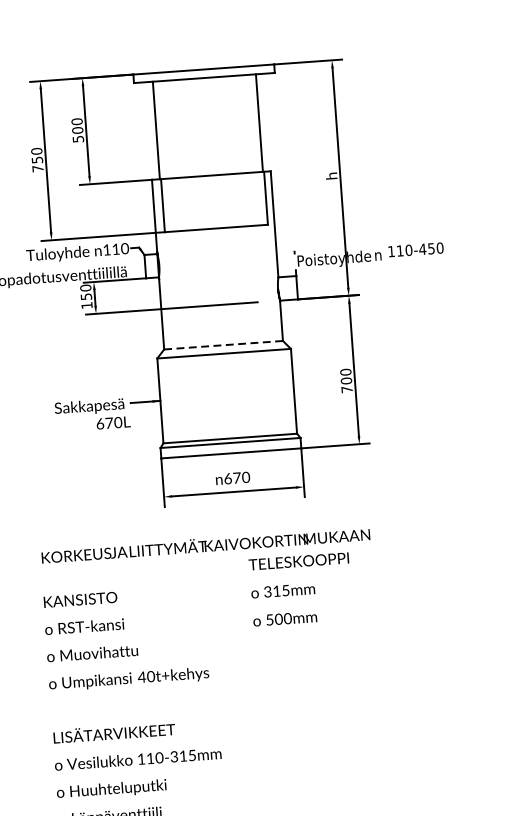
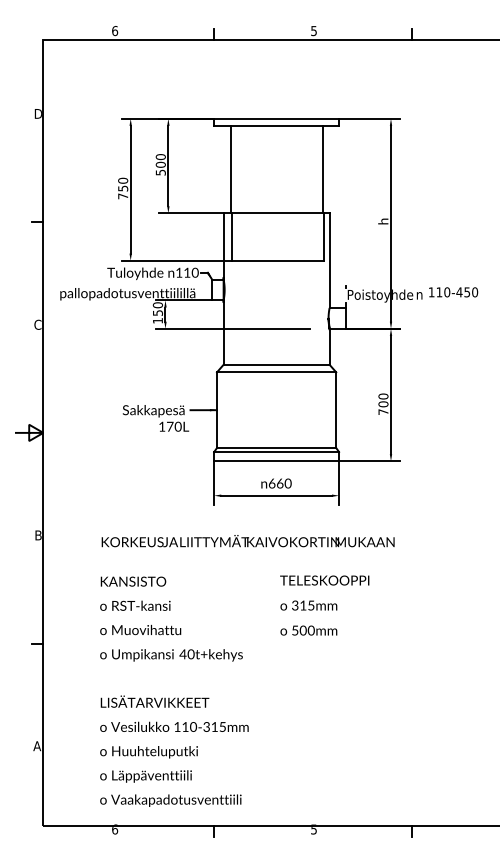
line: (223, 344) -> (276, 364), dashed -> solid
text: (100, 423) -> (162, 426), 670L -> 170L
text: (237, 477) -> (280, 483), 670 -> 660
text: (300, 589) -> (324, 605), moved

